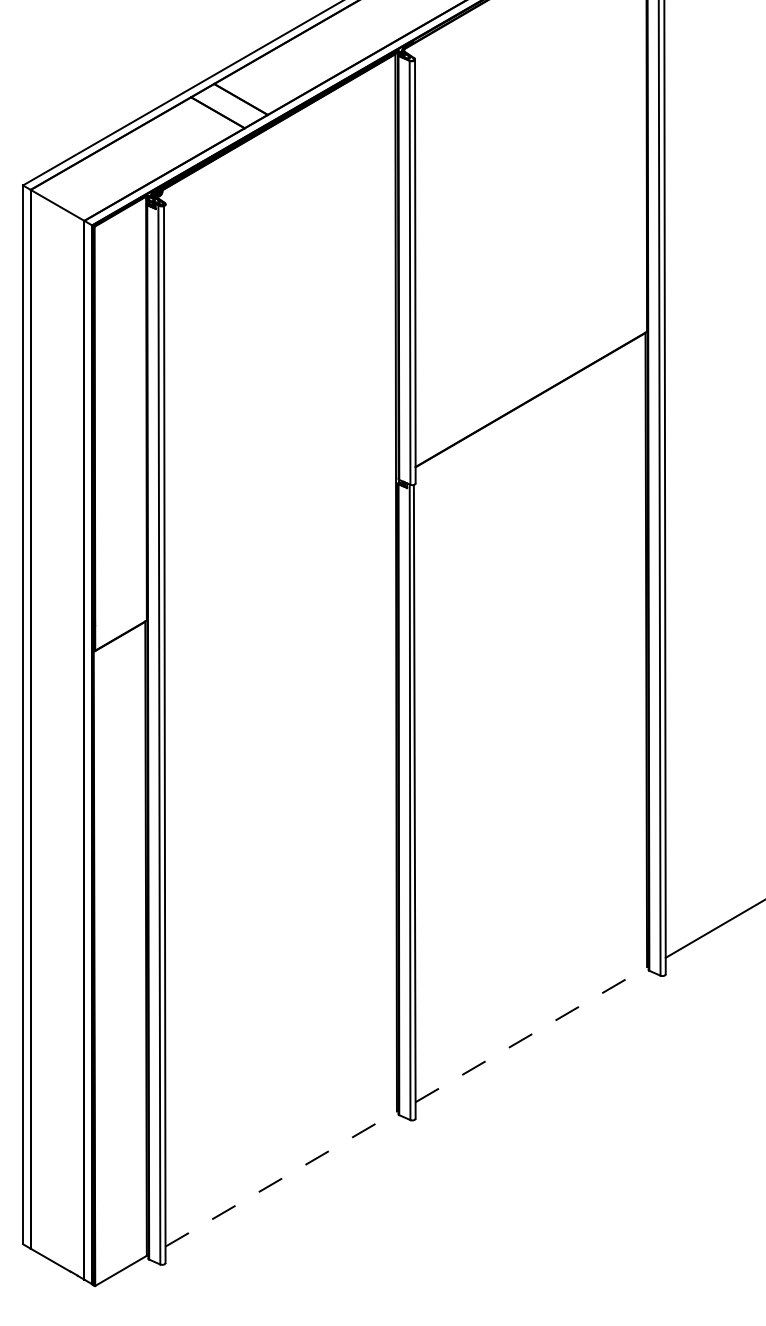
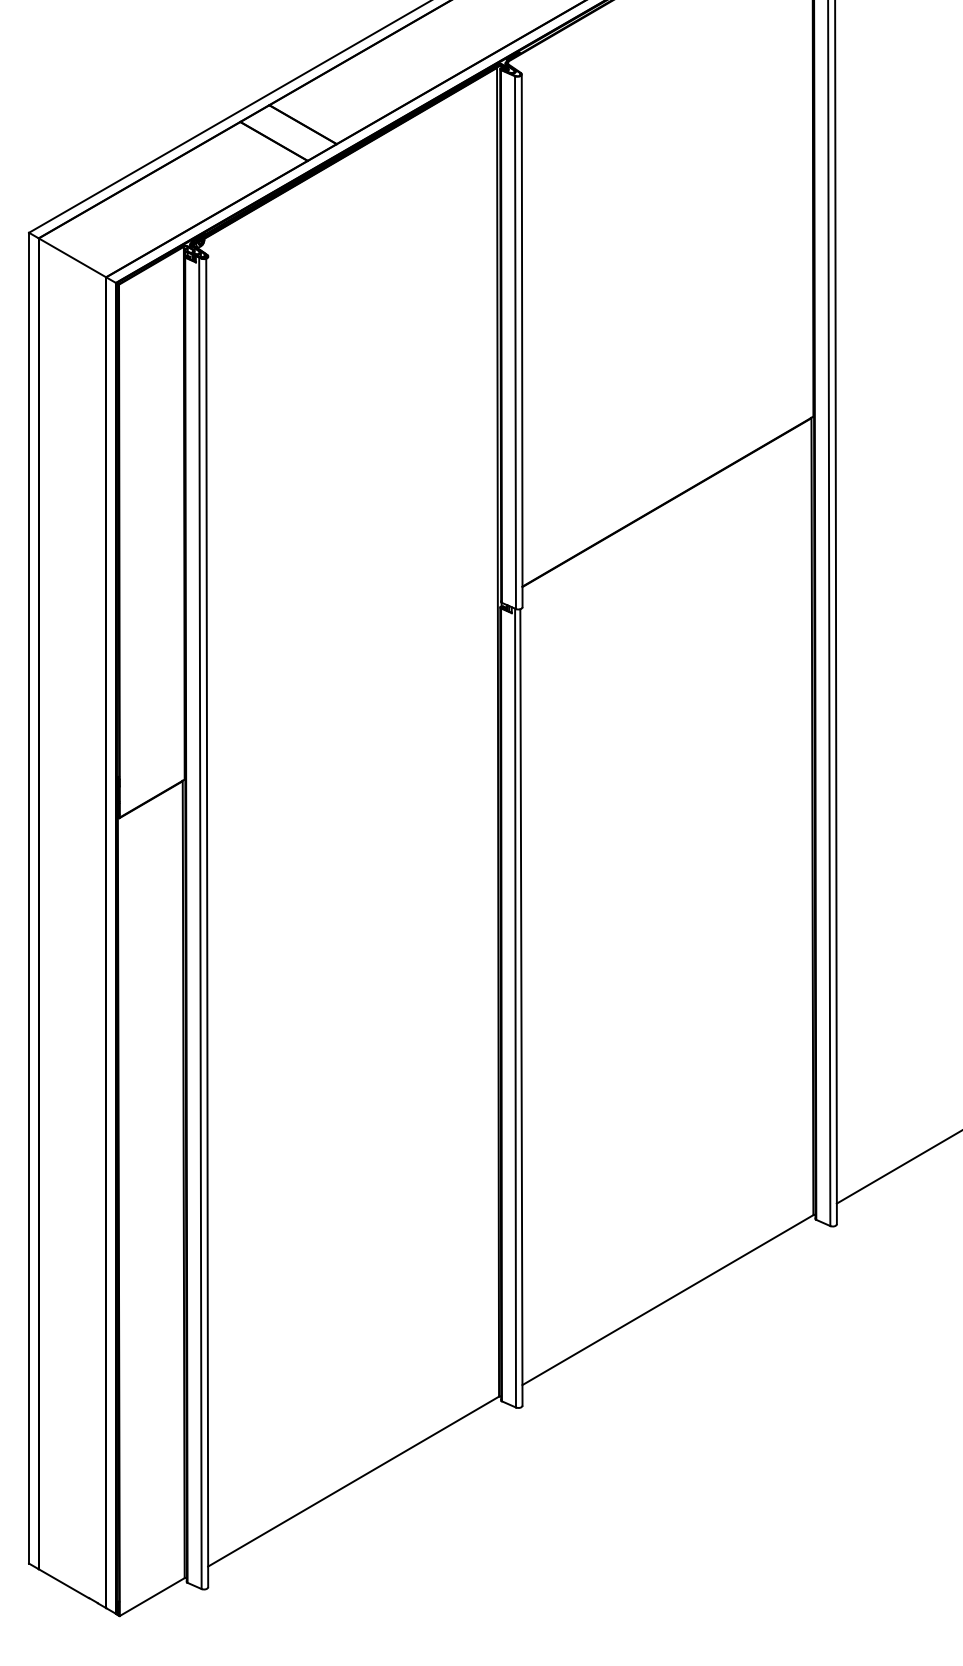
line: (531, 1034) -> (668, 1299), dashed -> solid
line: (281, 1178) -> (354, 1481), dashed -> solid

